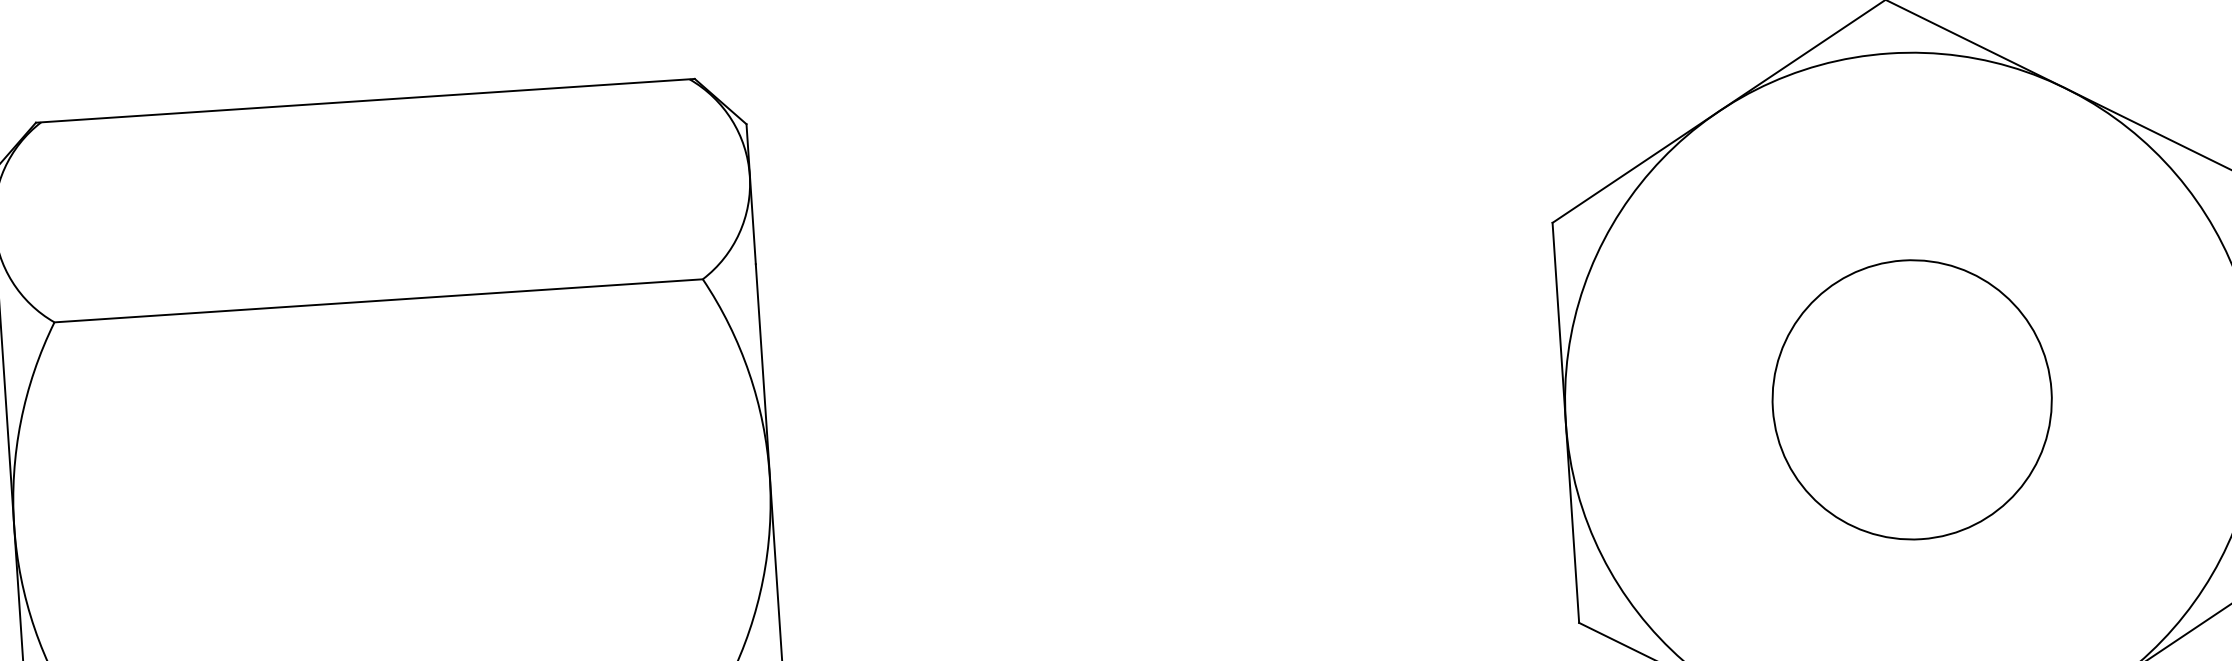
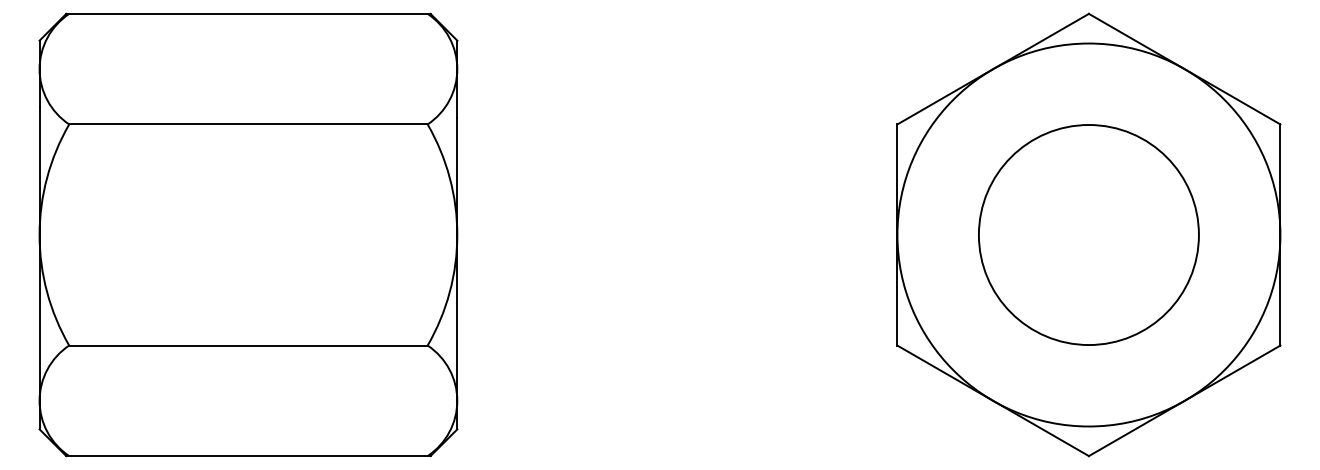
circle: (1911, 400) -> (1088, 235), size x1.43

